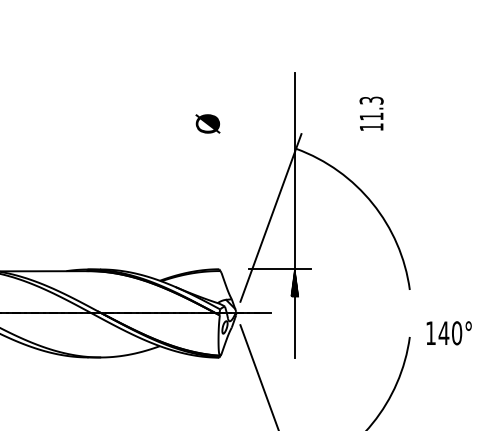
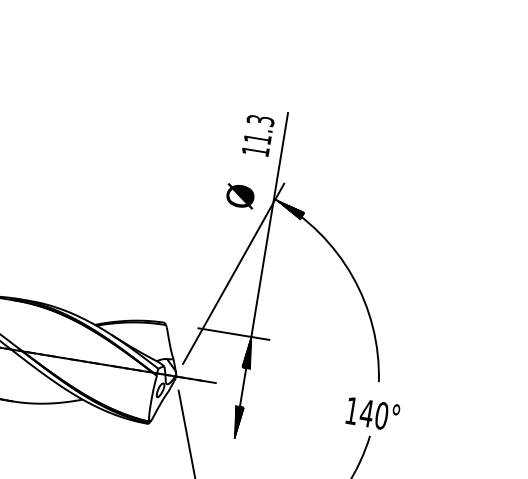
text: (371, 113) -> (258, 135), moved
text: (207, 123) -> (240, 195), moved
hatch: (309, 155) -> (289, 209), added
text: (448, 333) -> (372, 414), moved
hatch: (294, 343) -> (237, 421), added

